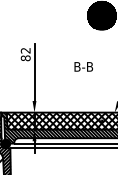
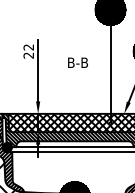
text: (25, 58) -> (28, 55), 82 -> 22
text: (83, 66) -> (77, 62), moved
line: (101, 74) -> (110, 72), added

